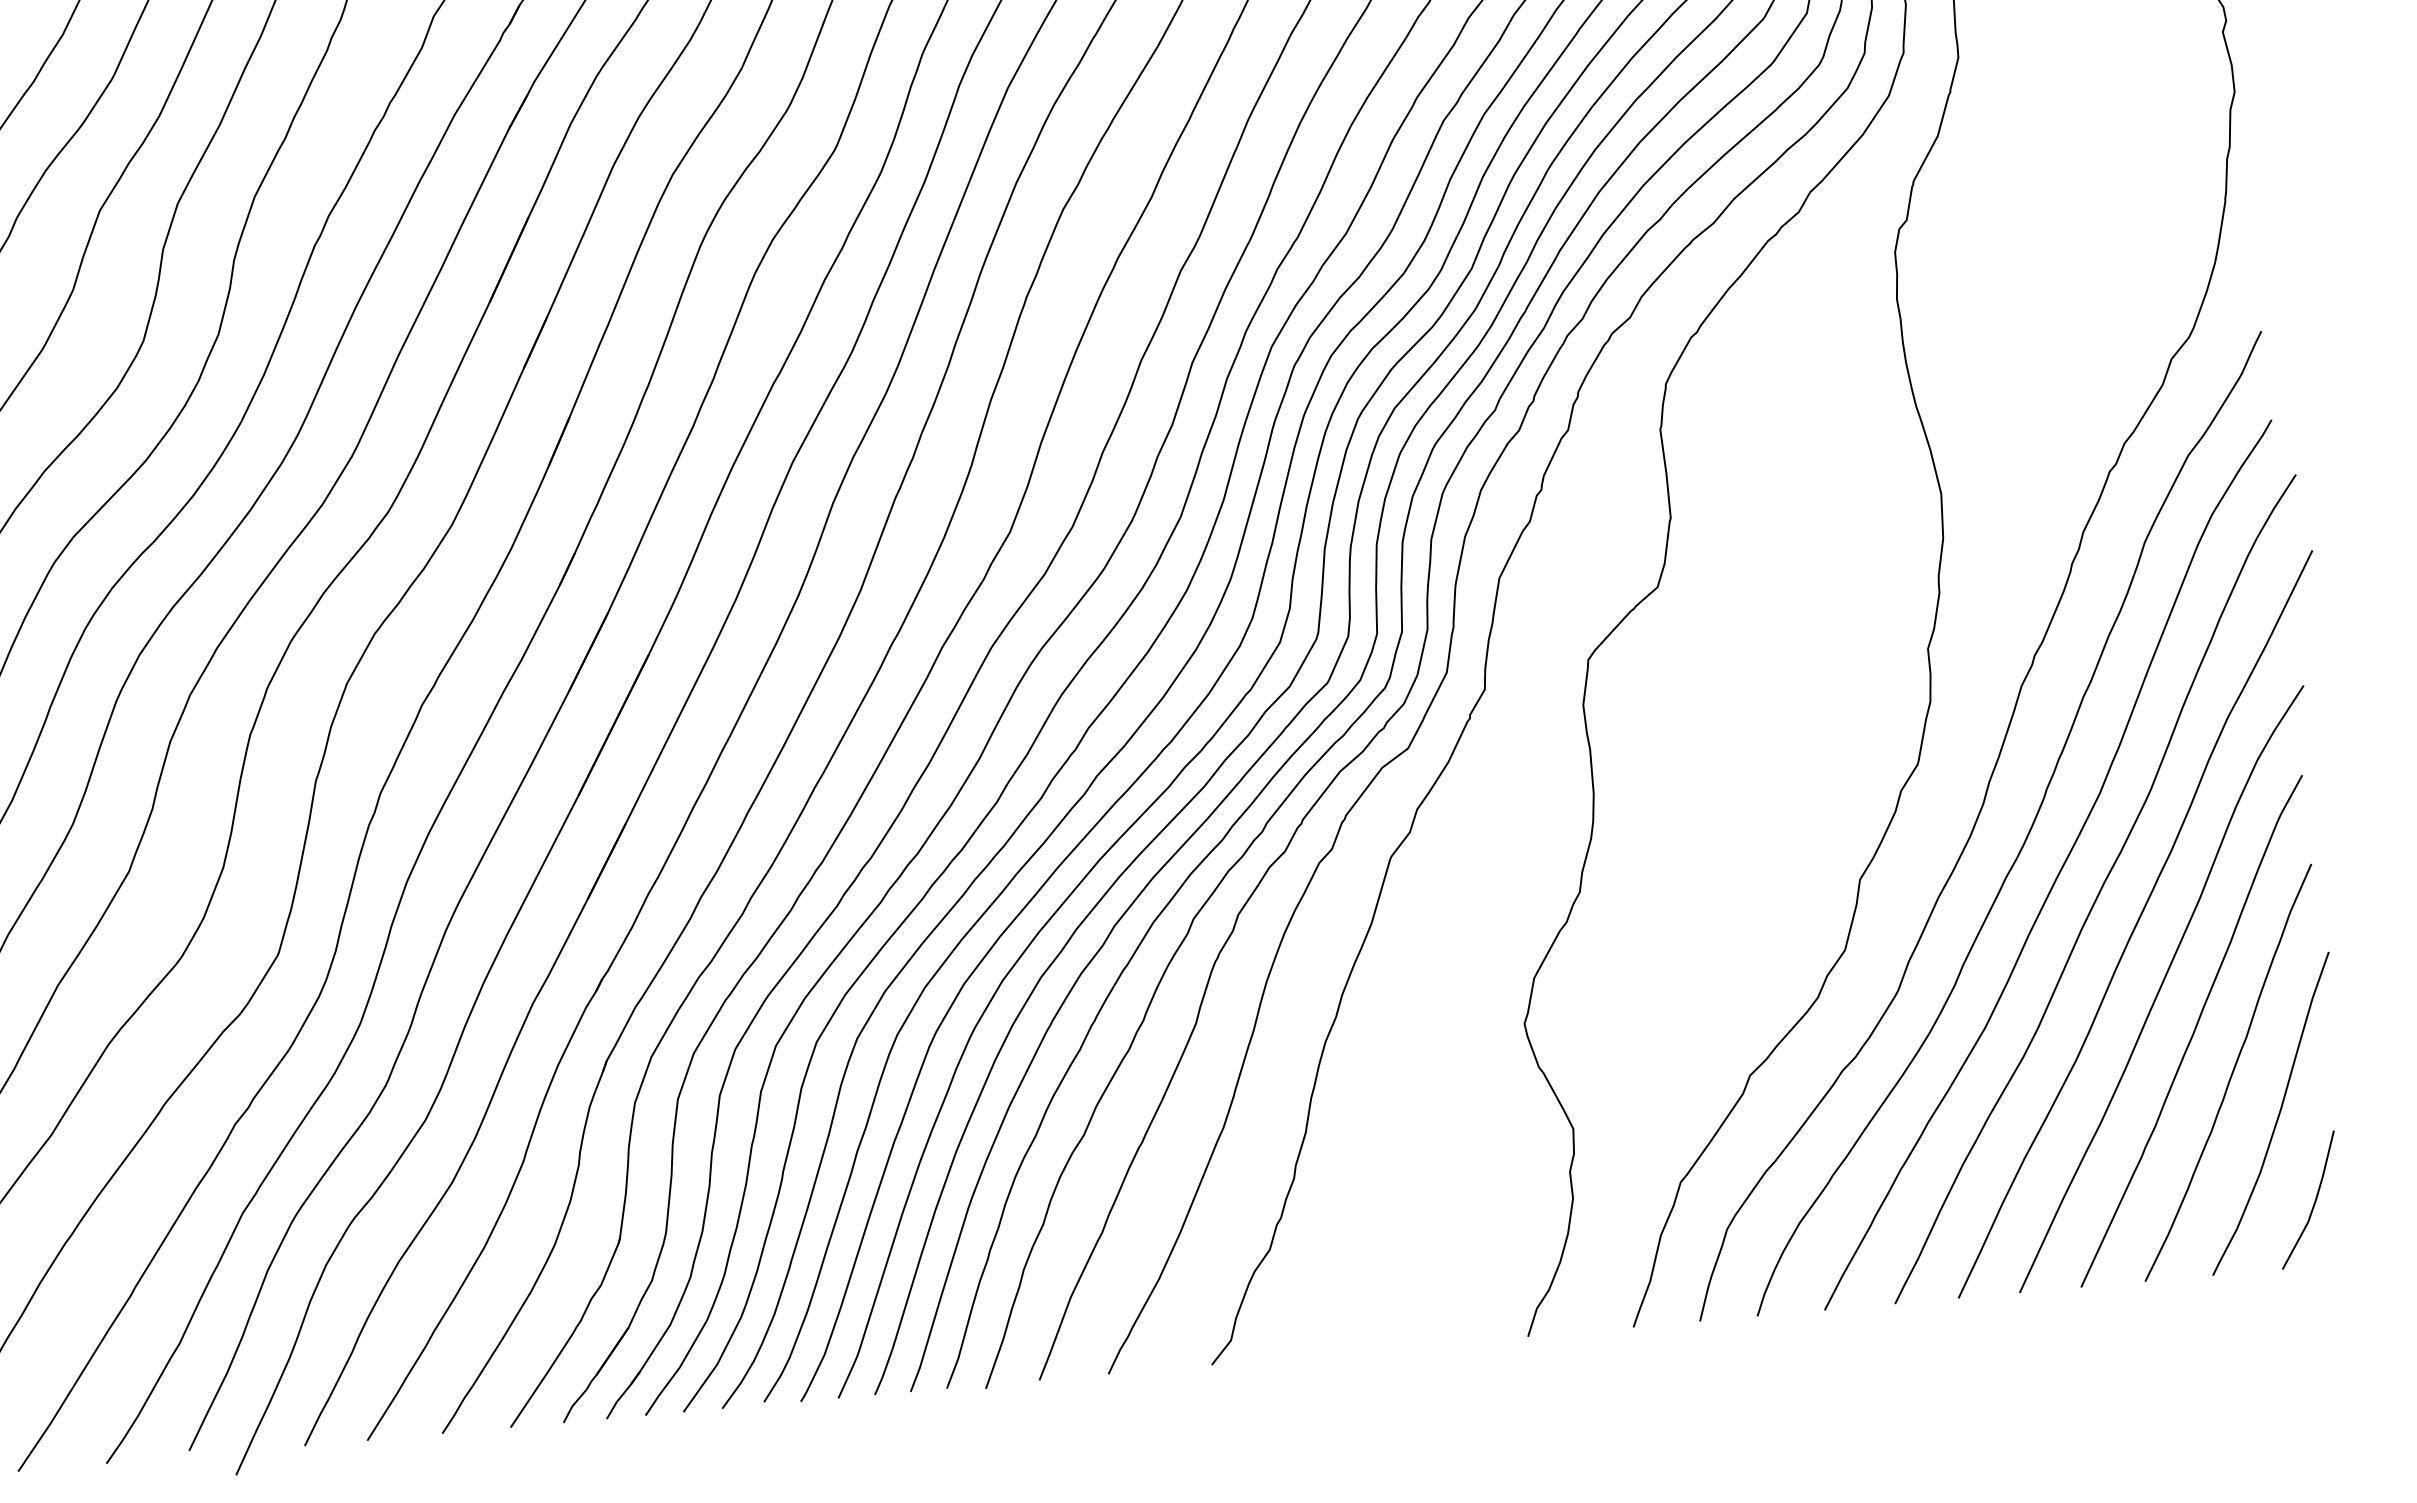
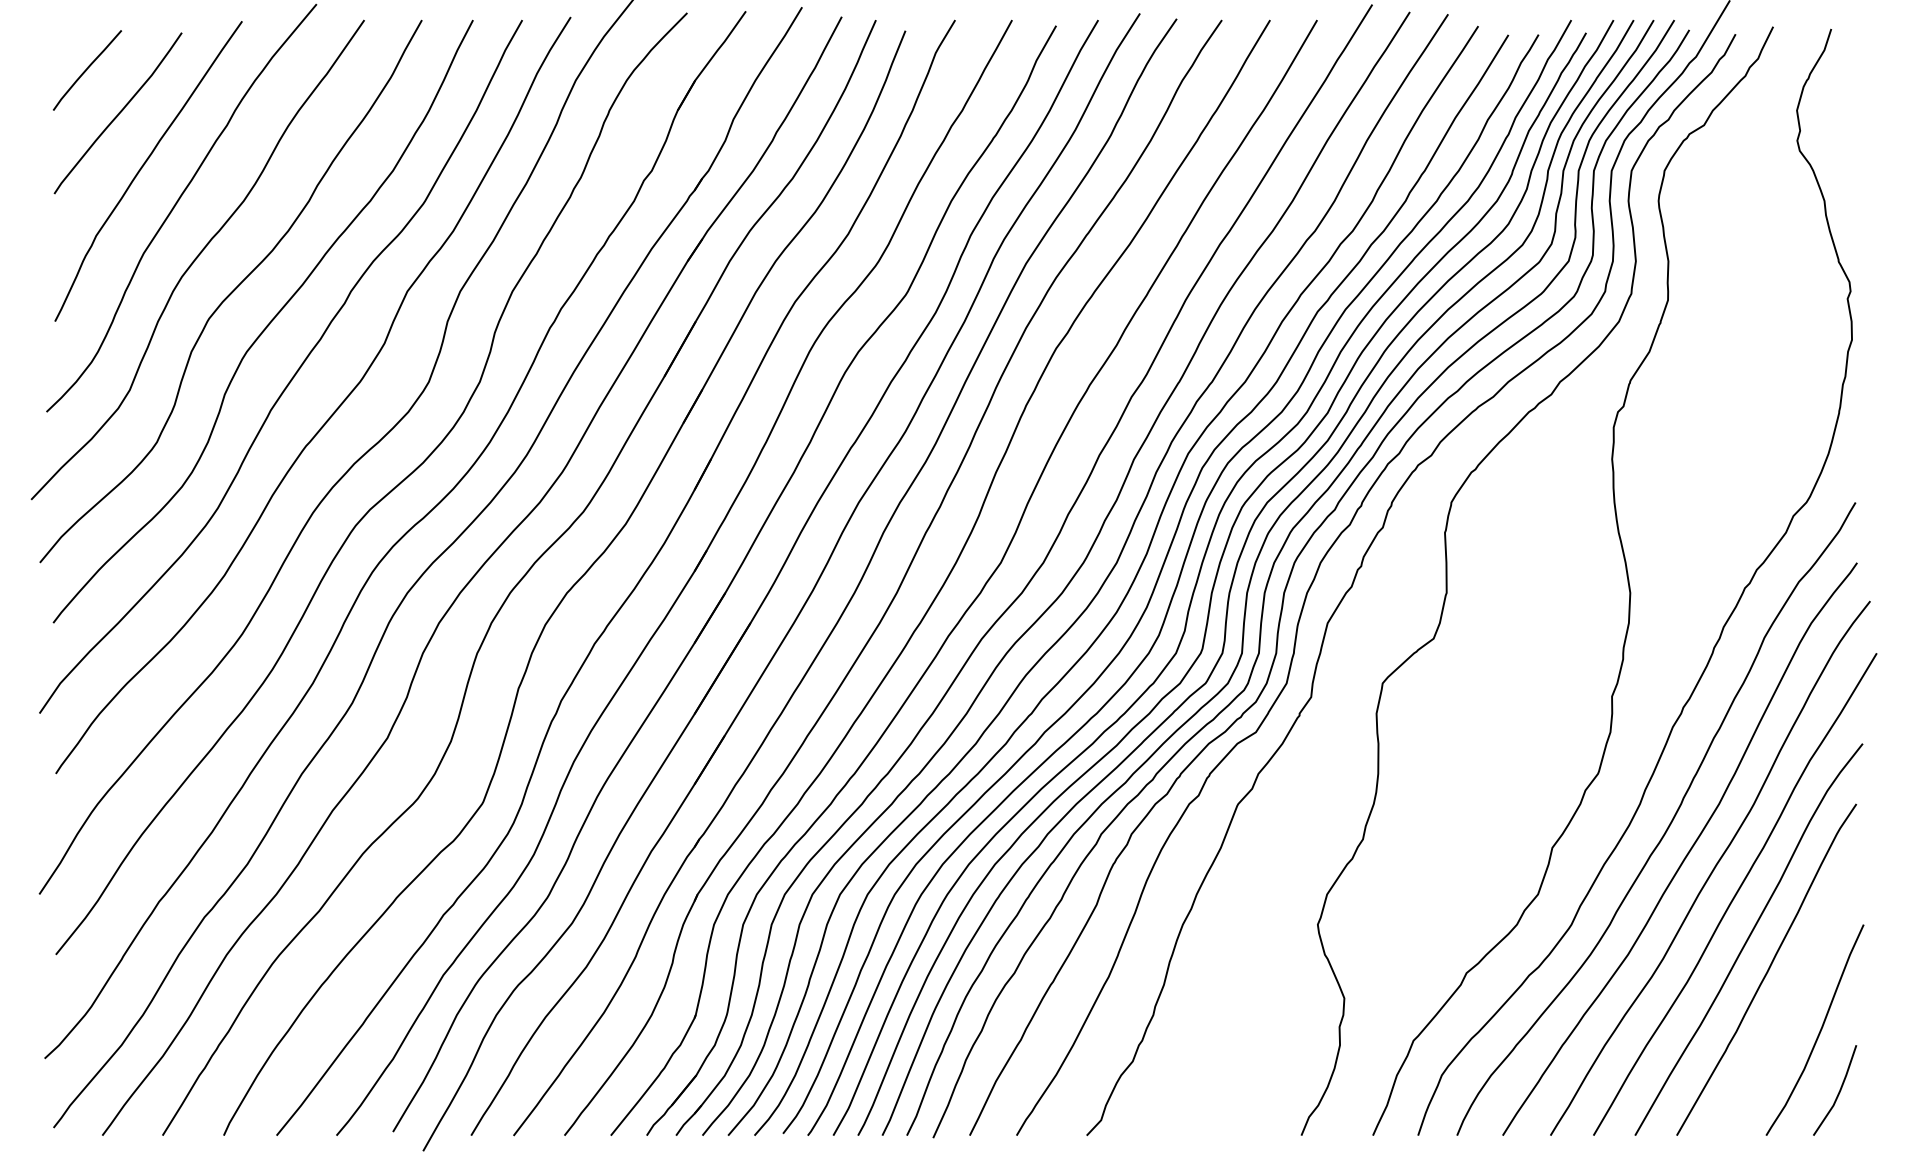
curve: (2230, 1073) -> (1790, 1000), removed

